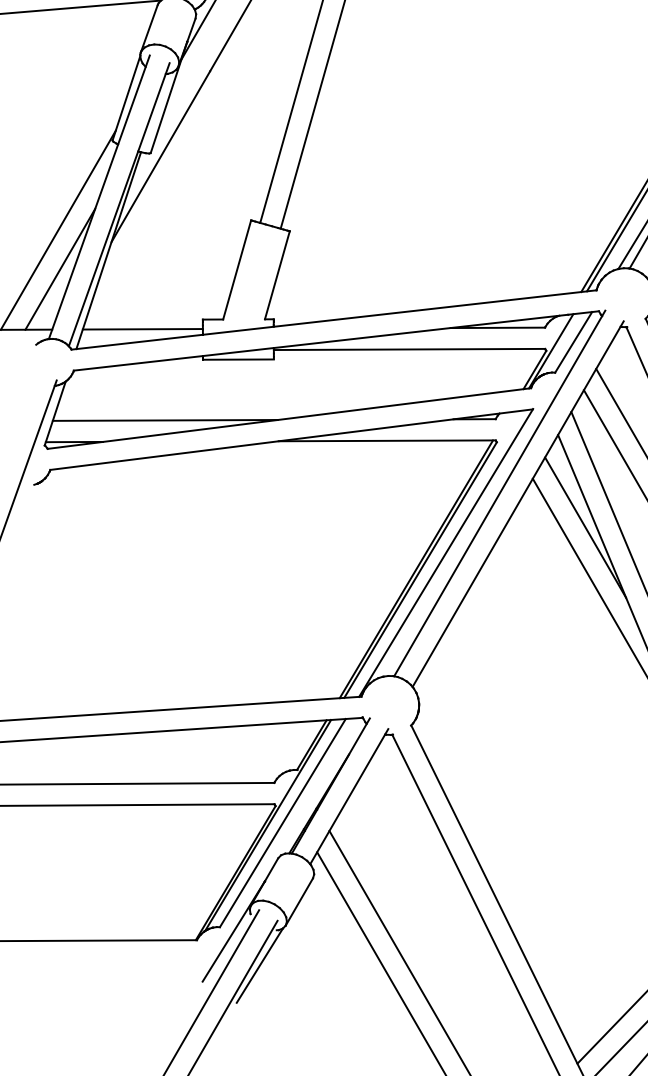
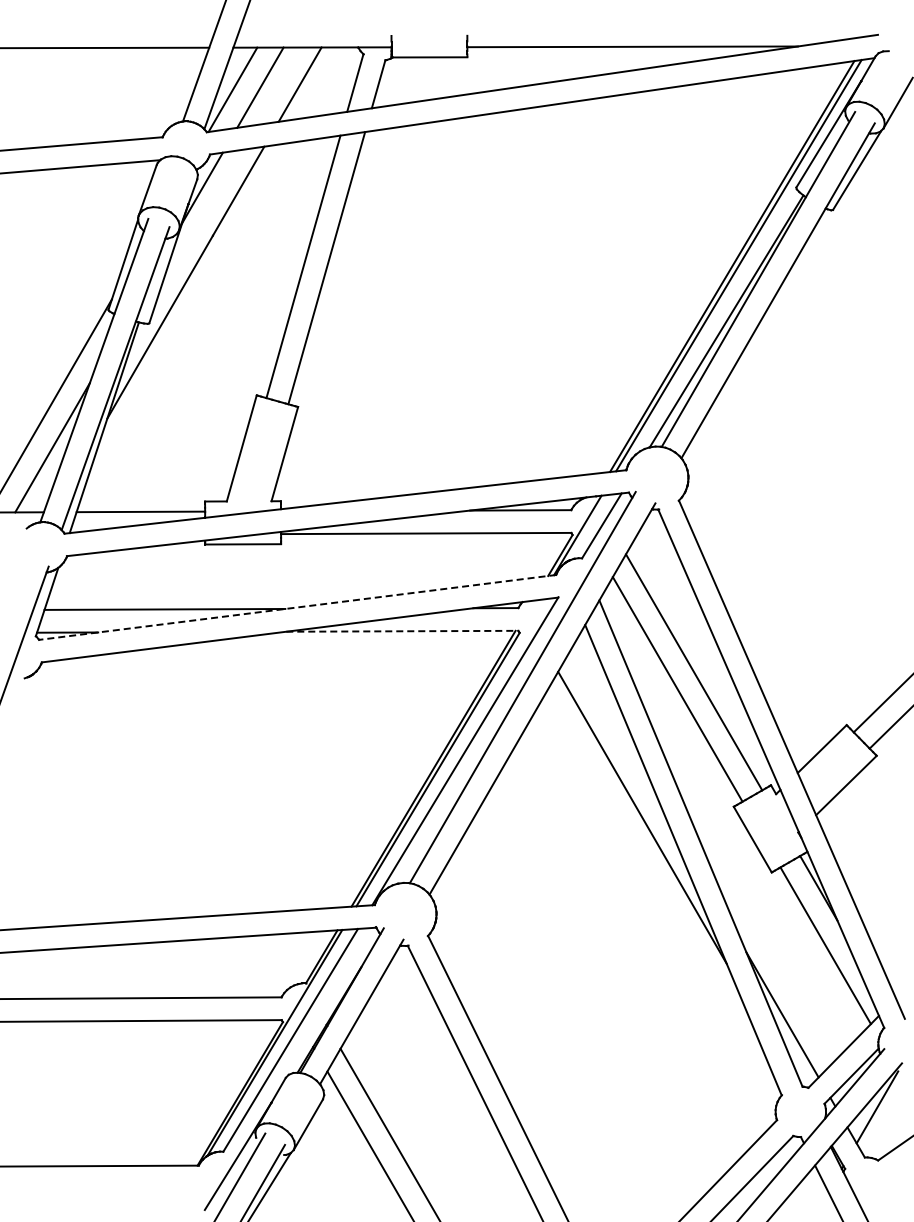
line: (289, 418) -> (297, 607), solid -> dashed
line: (387, 441) -> (402, 631), solid -> dashed
line: (585, 527) -> (614, 724), removed

